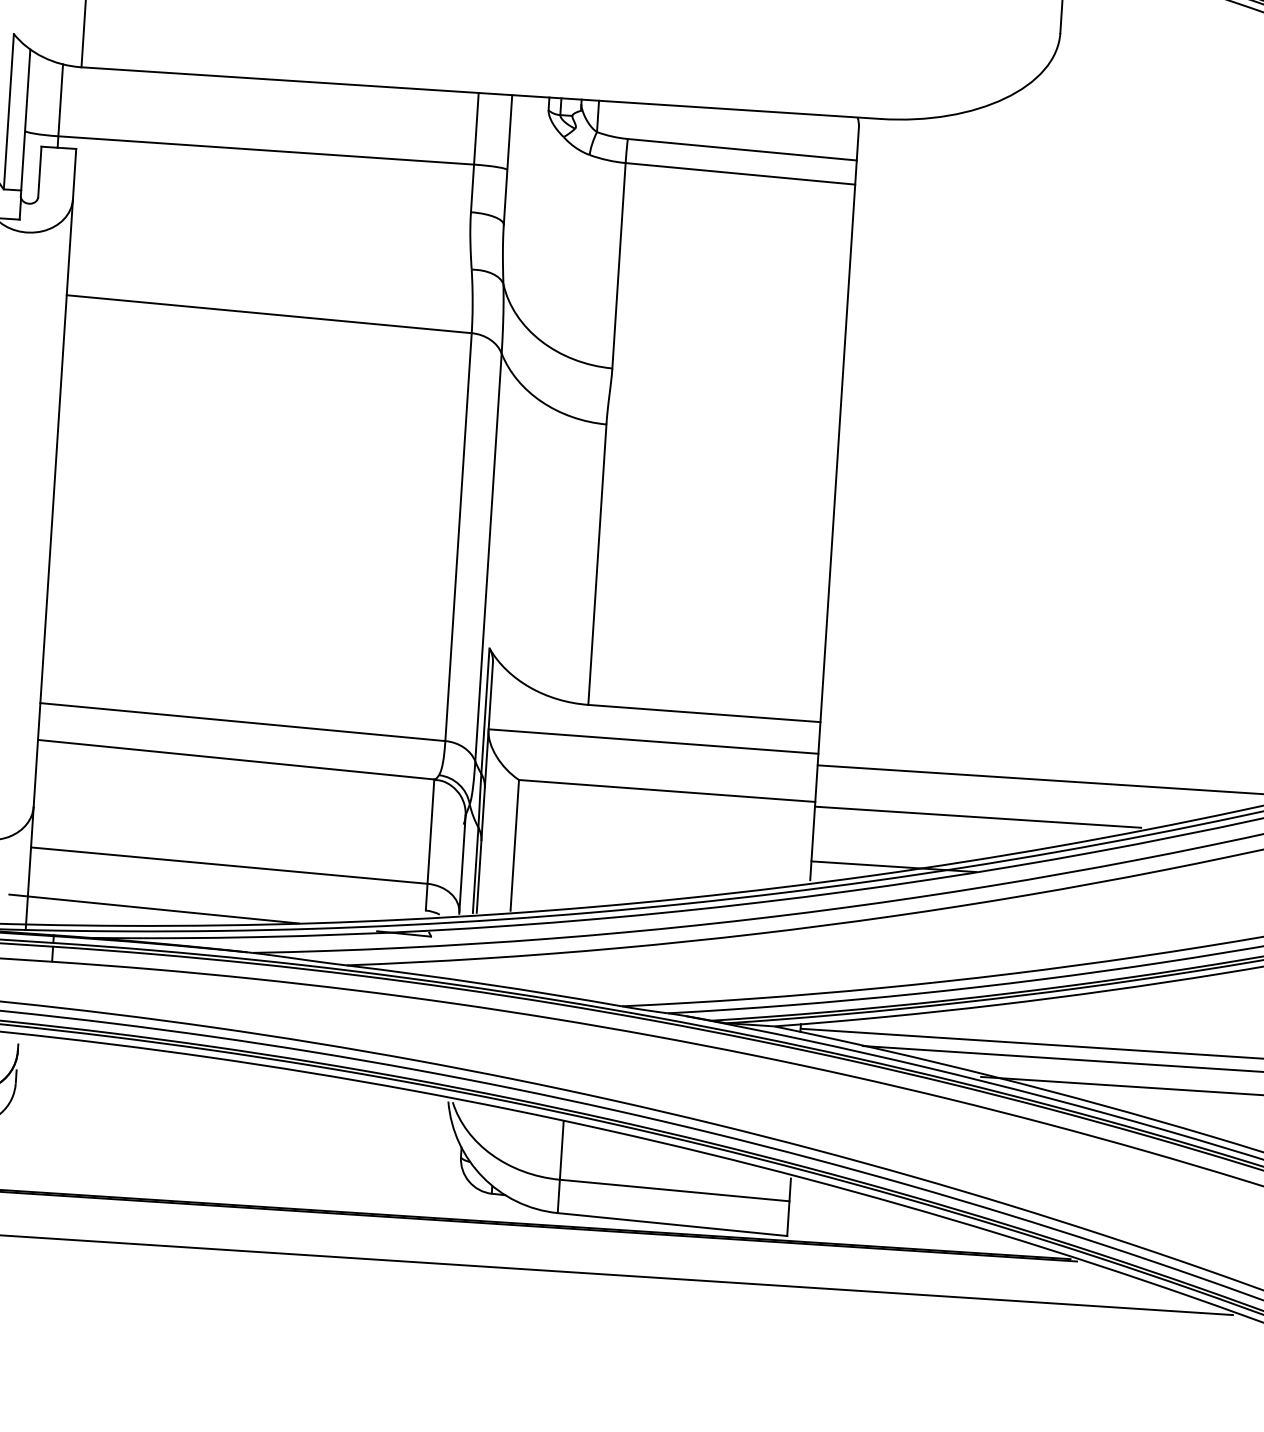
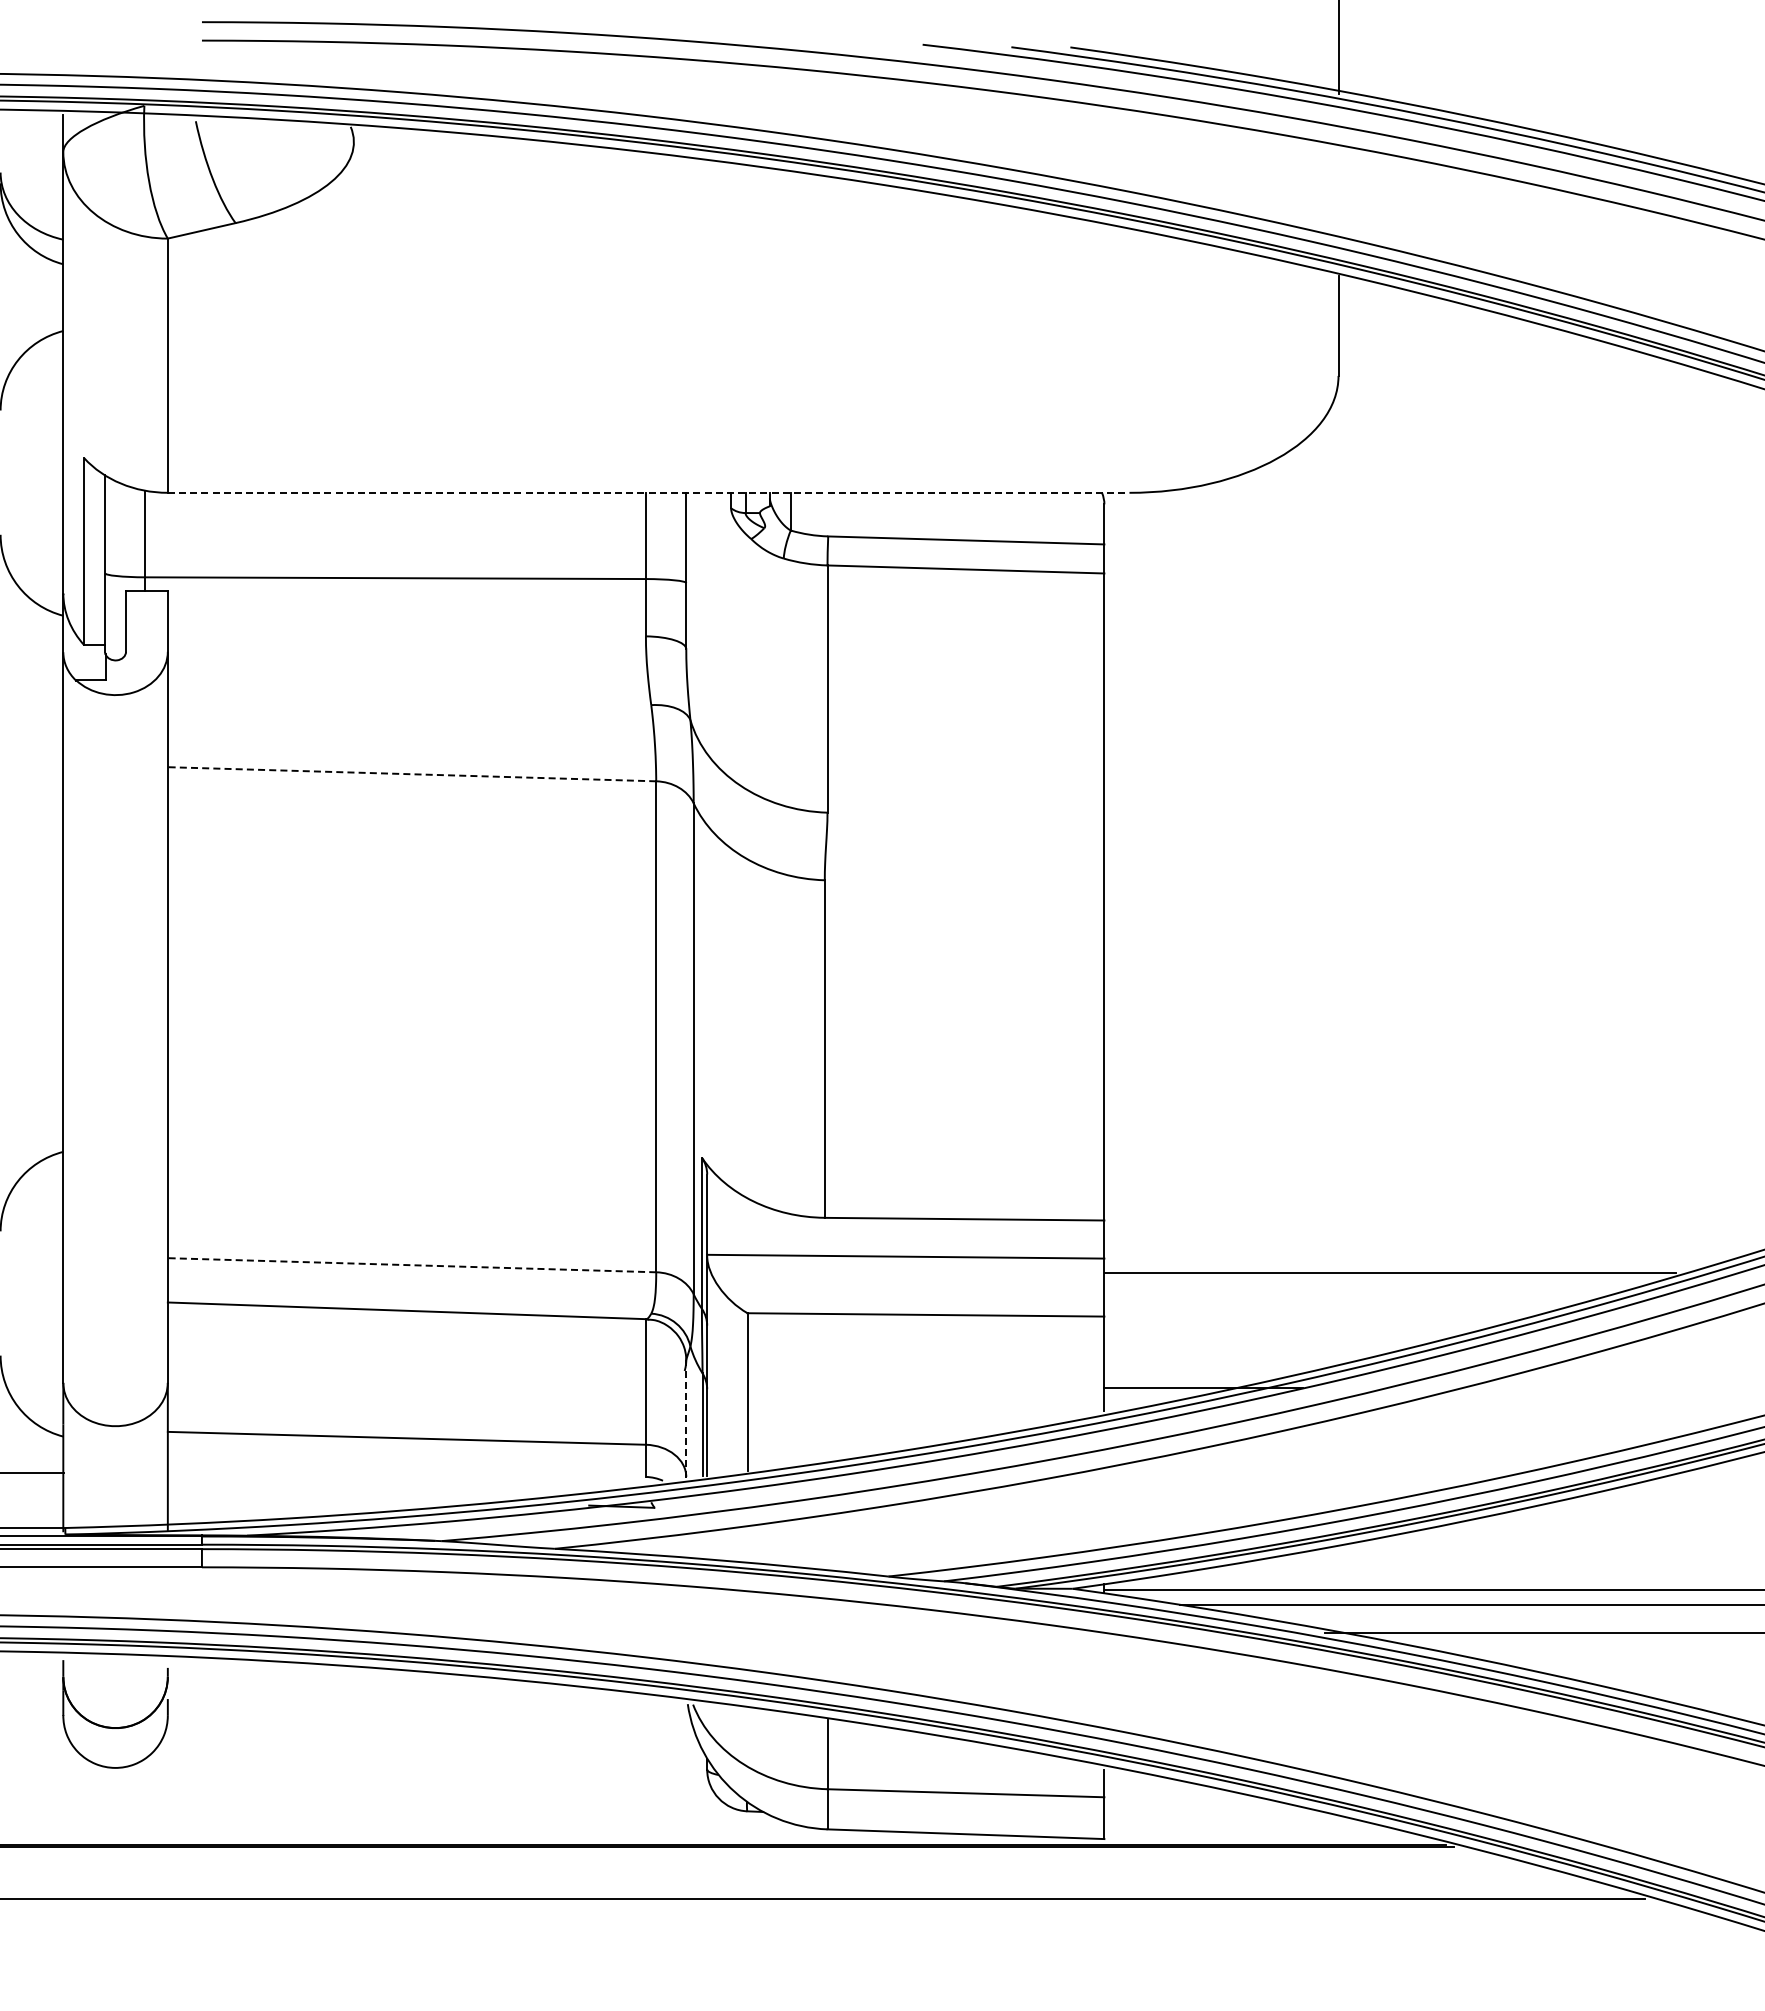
line: (480, 92) -> (648, 492), solid -> dashed
line: (268, 314) -> (411, 774), solid -> dashed
line: (242, 722) -> (411, 1265), solid -> dashed
line: (977, 817) -> (1300, 1322), removed
line: (462, 864) -> (686, 1418), solid -> dashed
line: (153, 909) -> (319, 1496), removed

